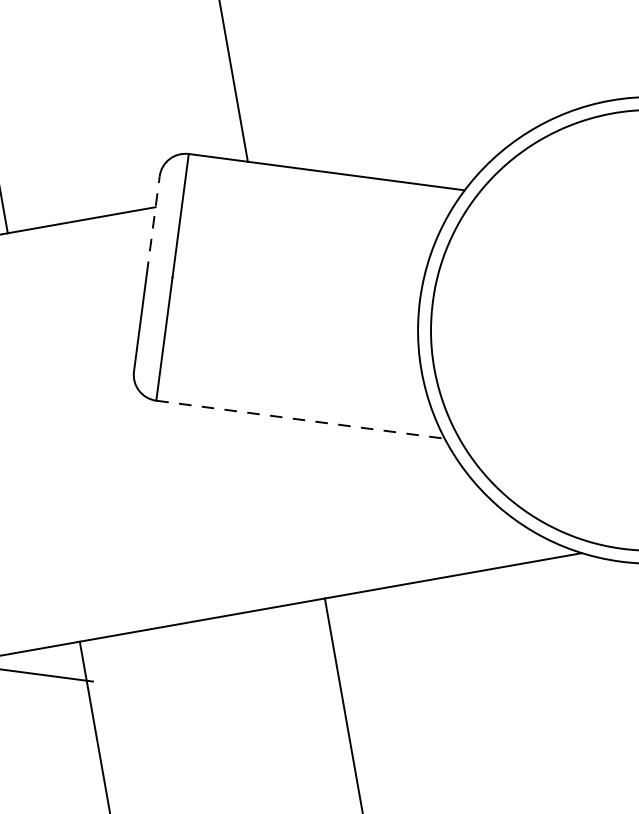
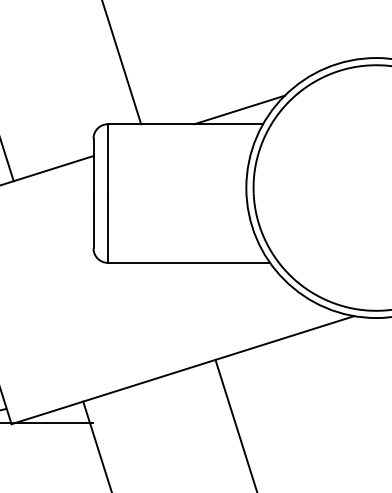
line: (426, 158) -> (239, 109), added
line: (153, 224) -> (93, 165), dashed -> solid
line: (301, 419) -> (189, 262), dashed -> solid

